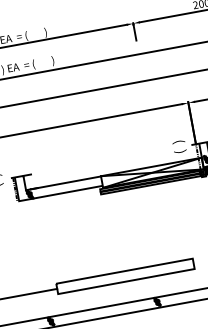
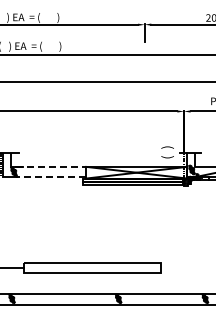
line: (66, 183) -> (51, 167), solid -> dashed
line: (67, 192) -> (50, 176), solid -> dashed

